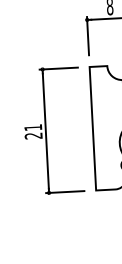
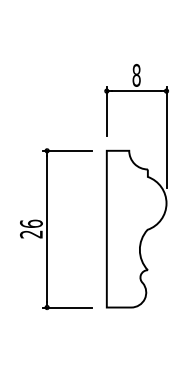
text: (33, 127) -> (31, 223), 21 -> 26

